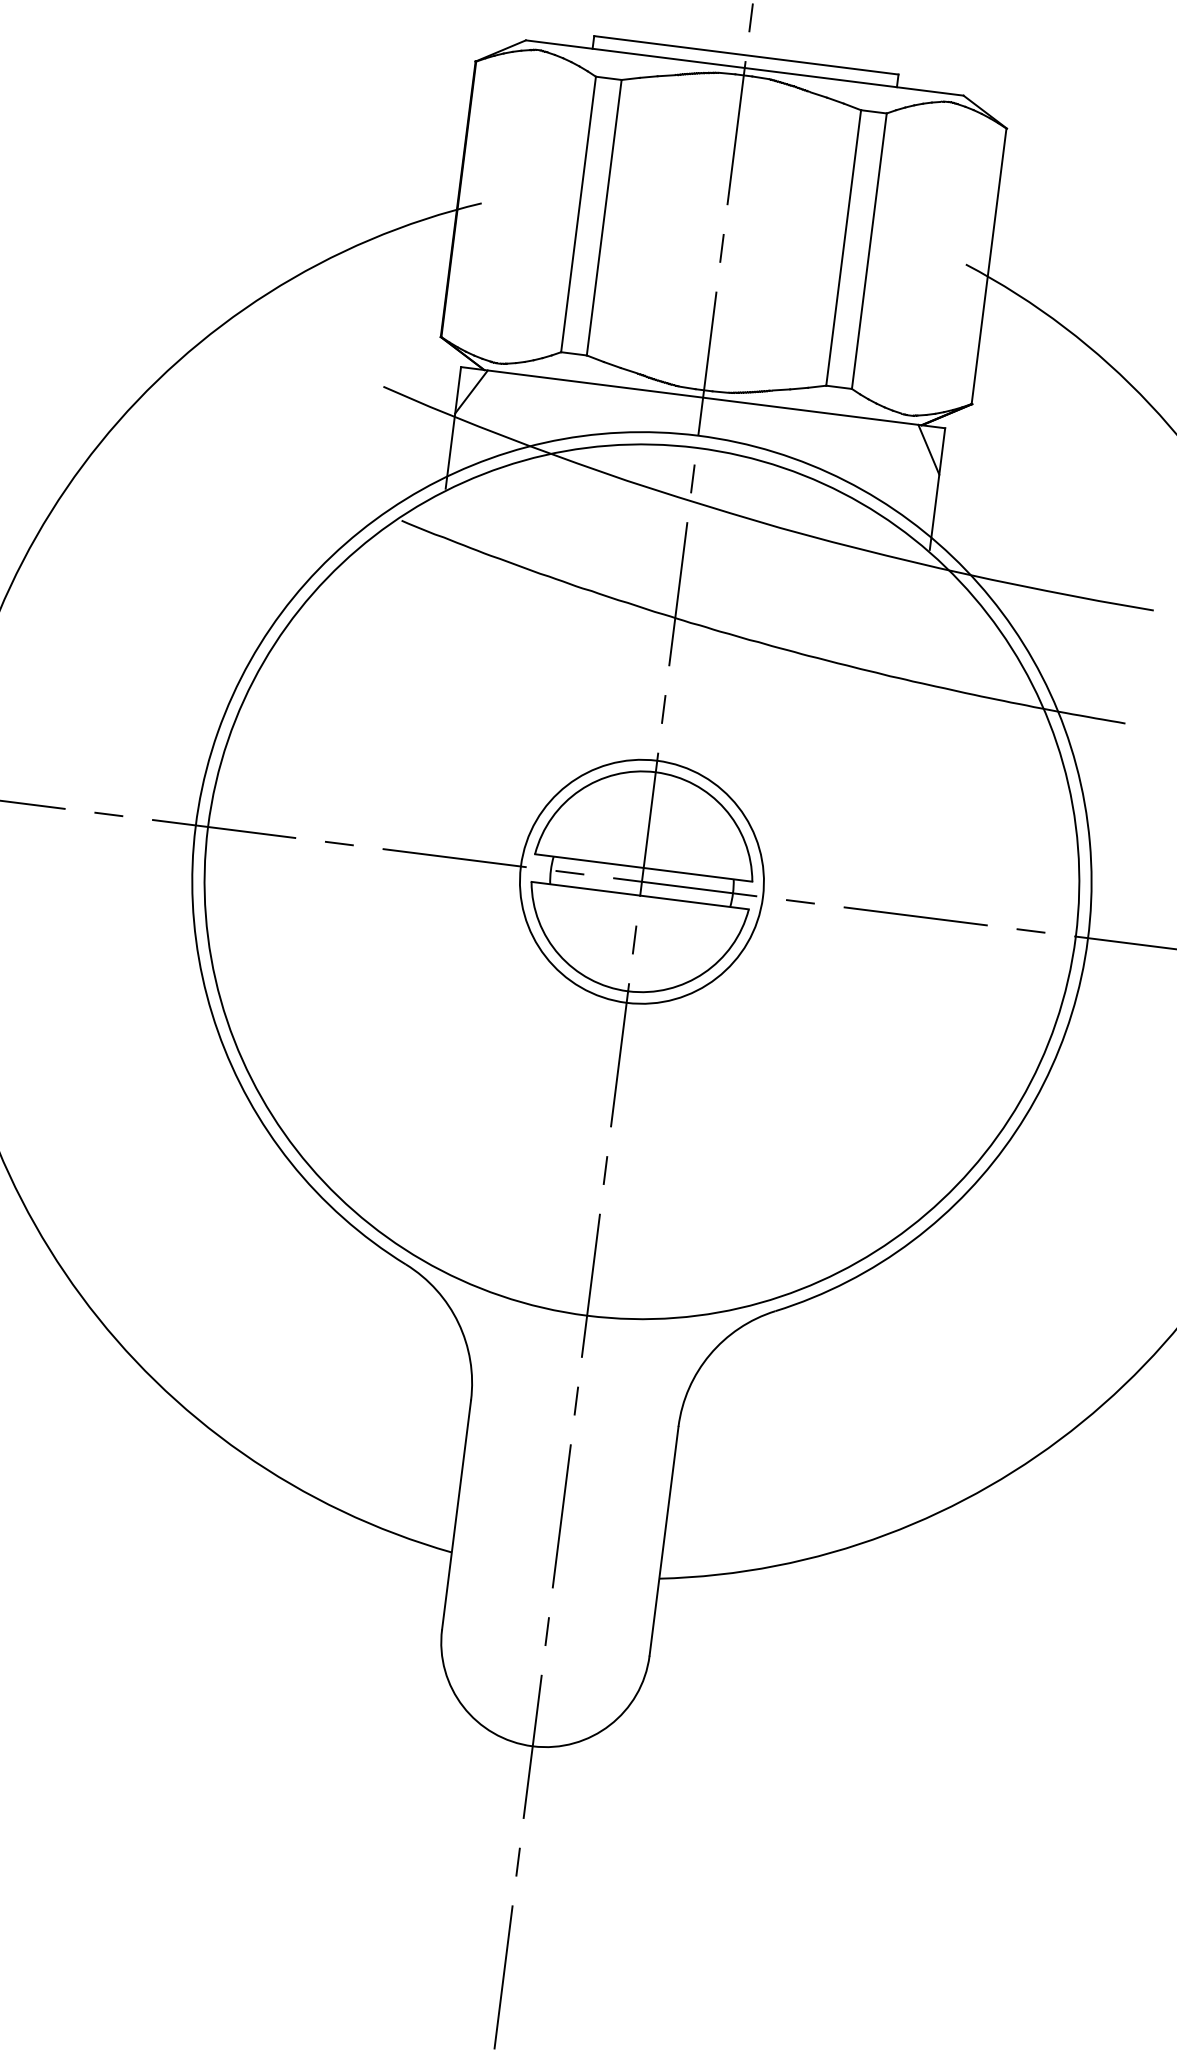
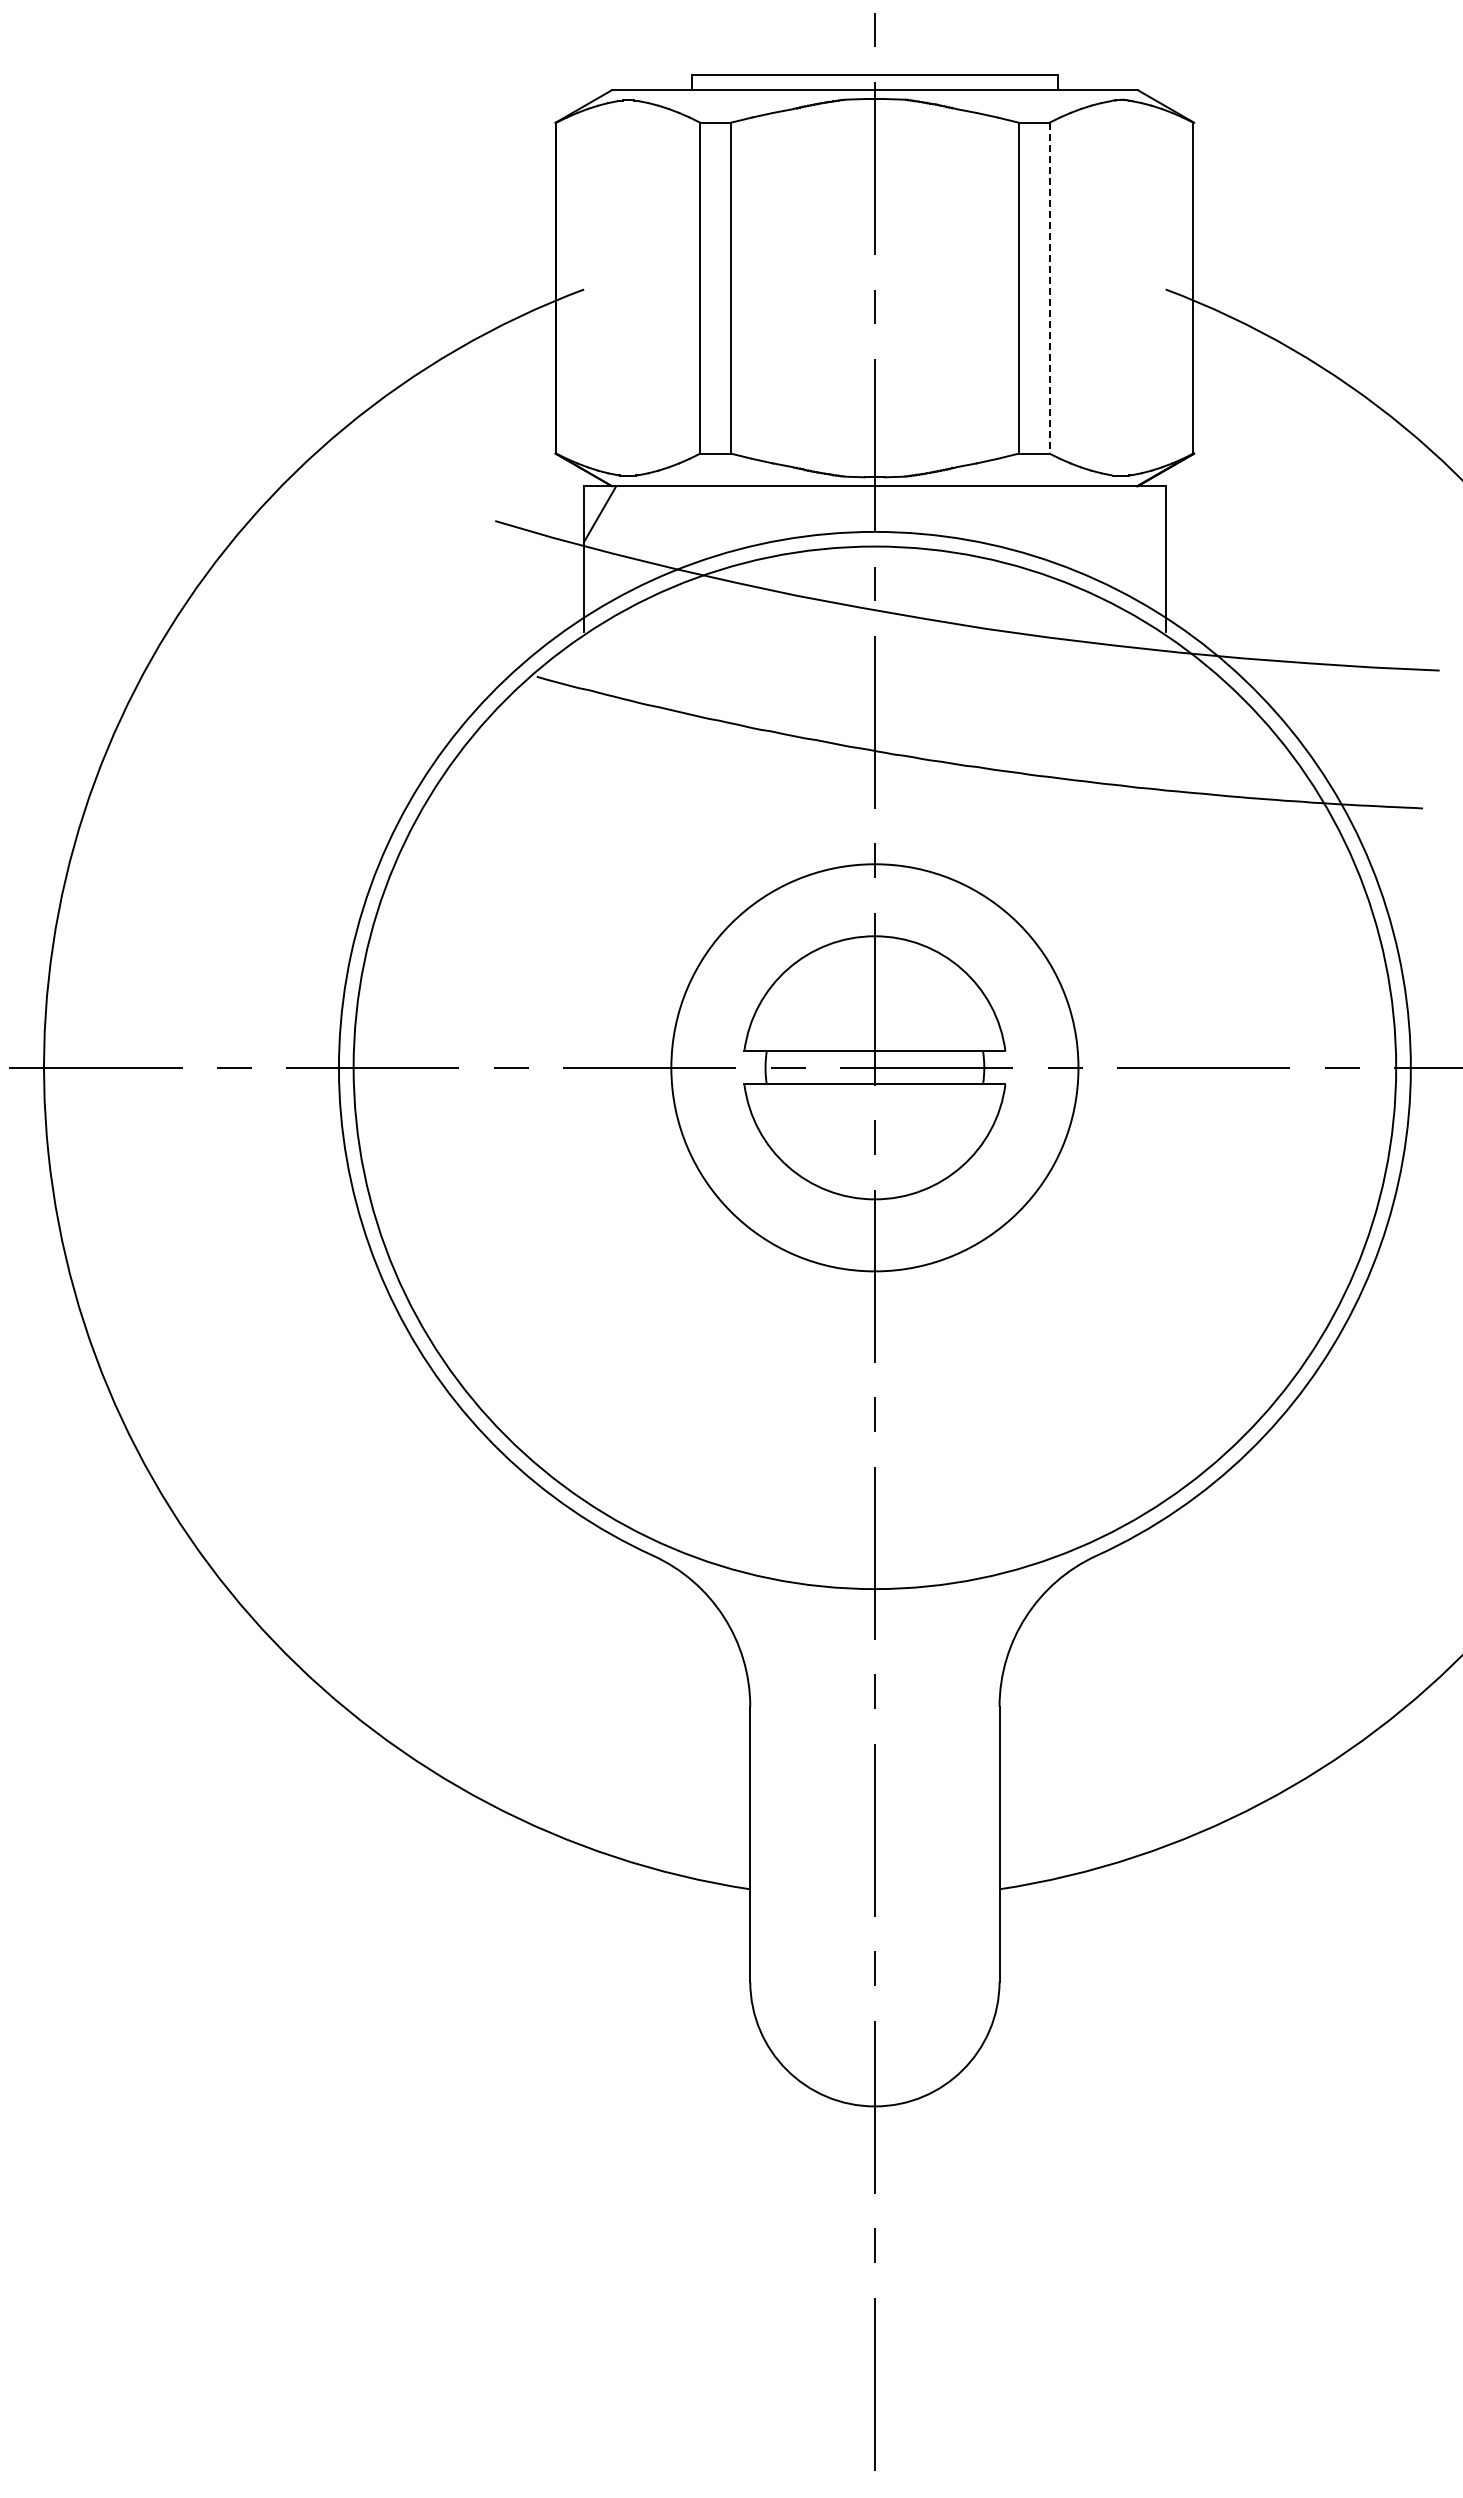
line: (869, 251) -> (1049, 288), solid -> dashed
line: (928, 449) -> (1149, 513), removed
circle: (641, 881) -> (874, 1067), size x1.4

